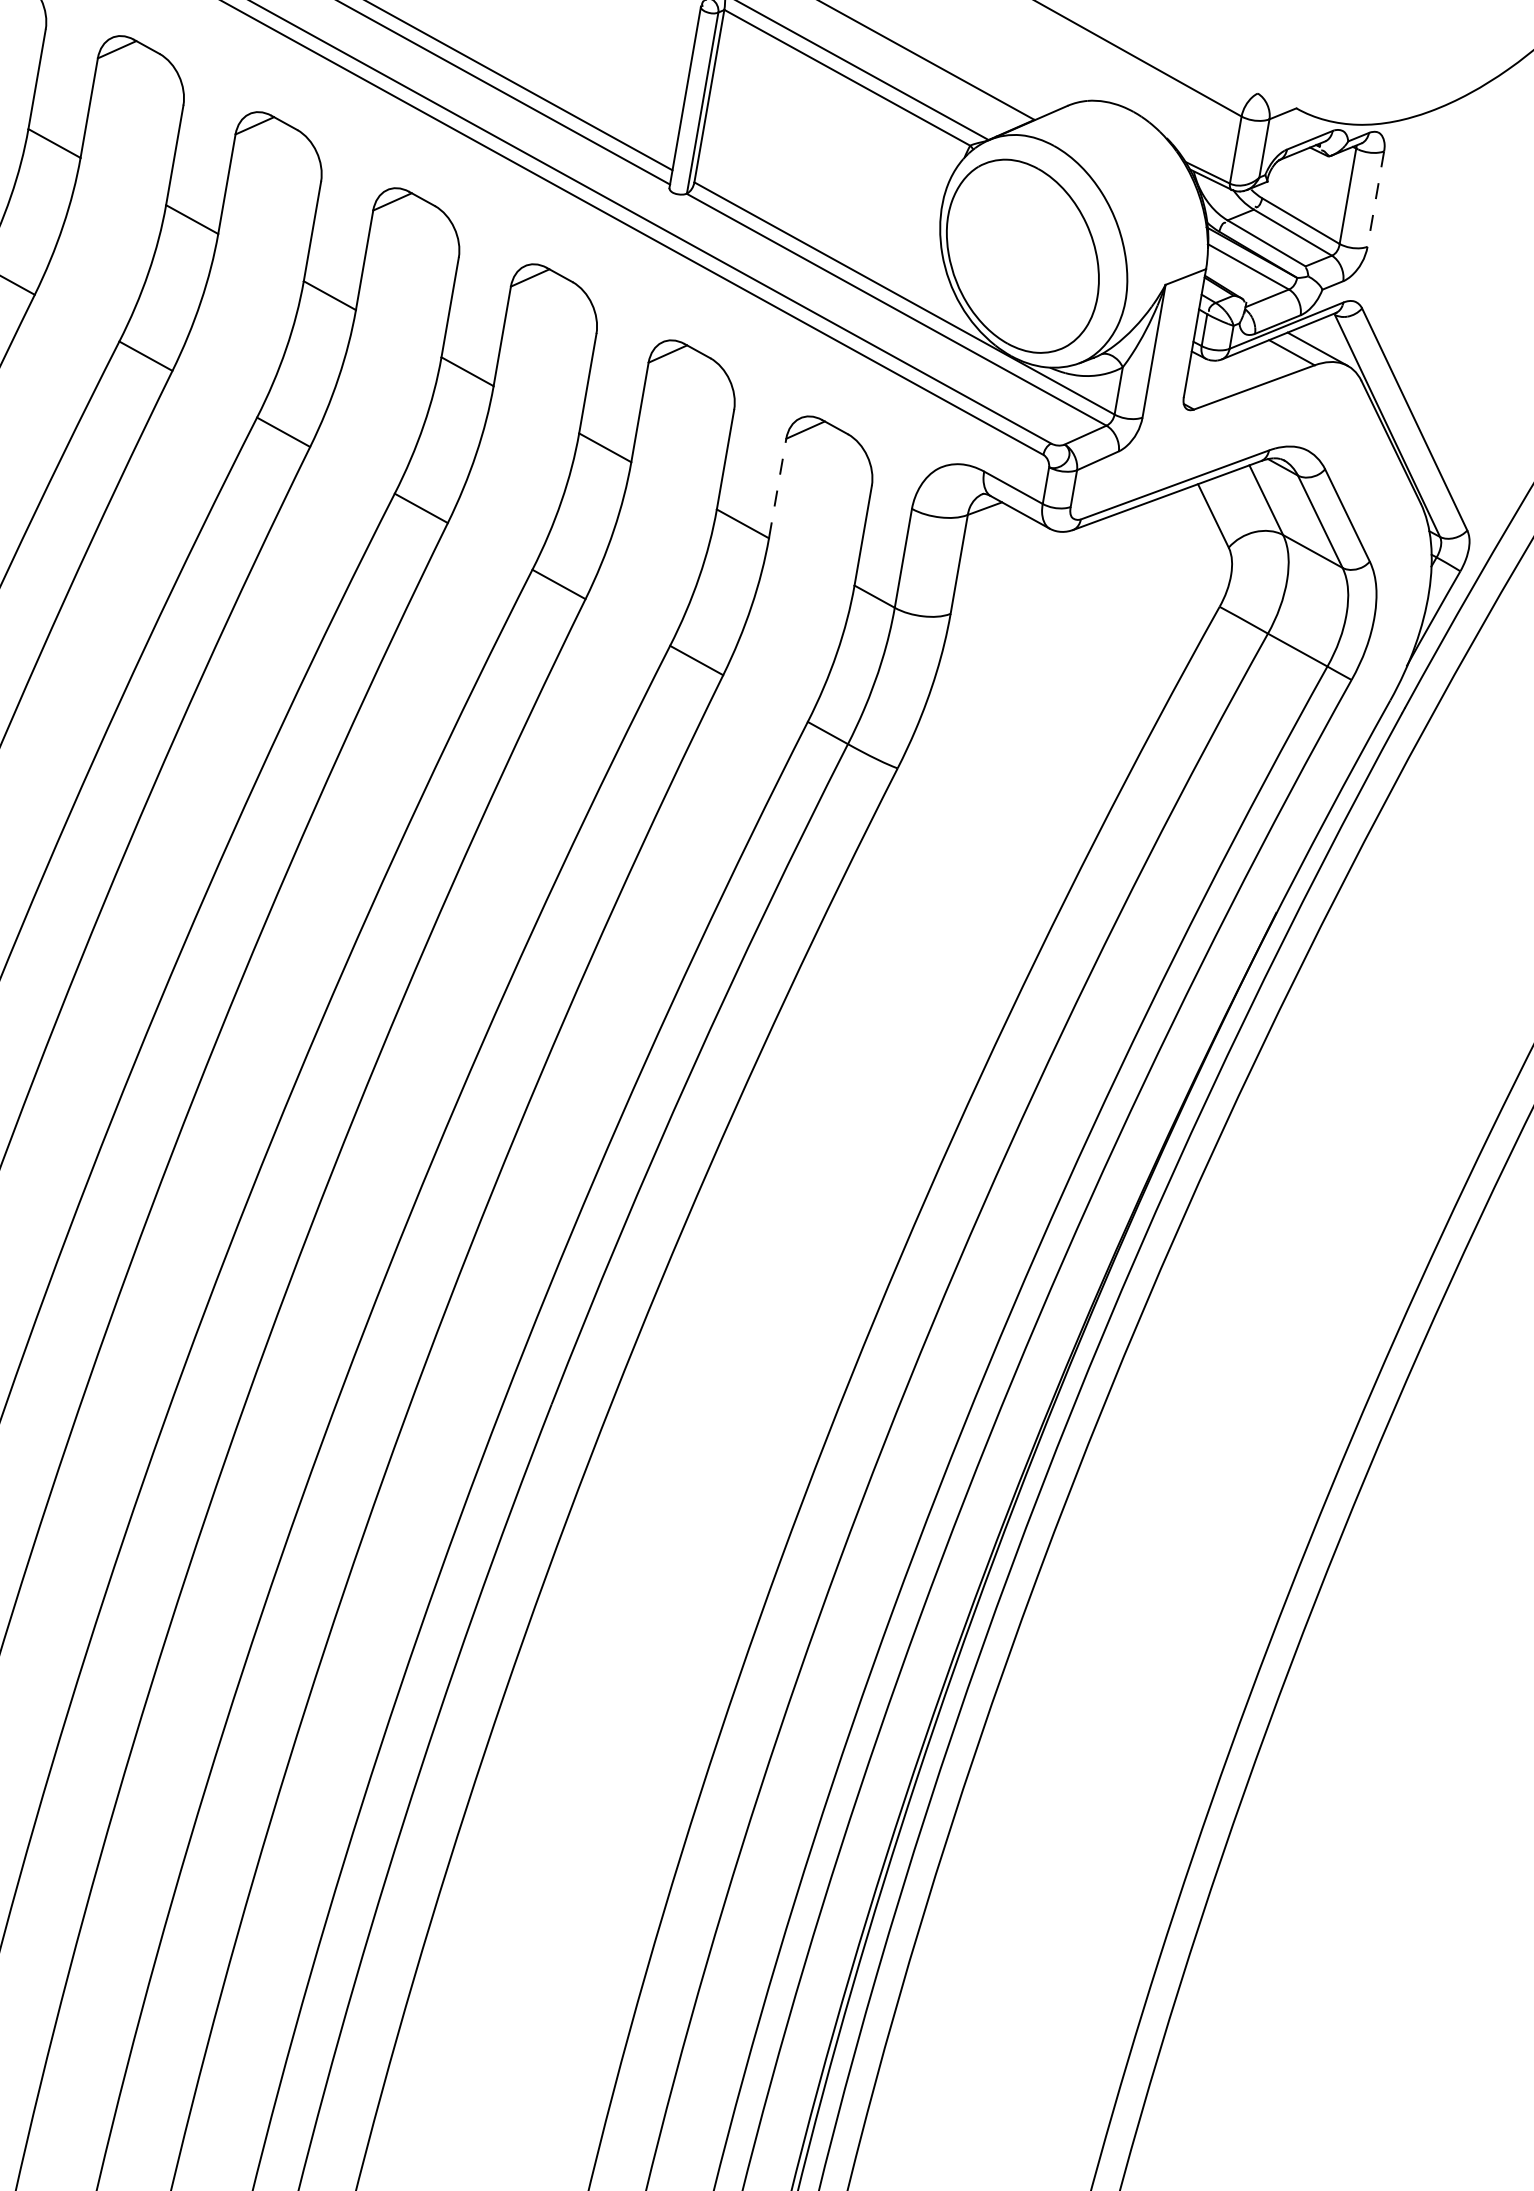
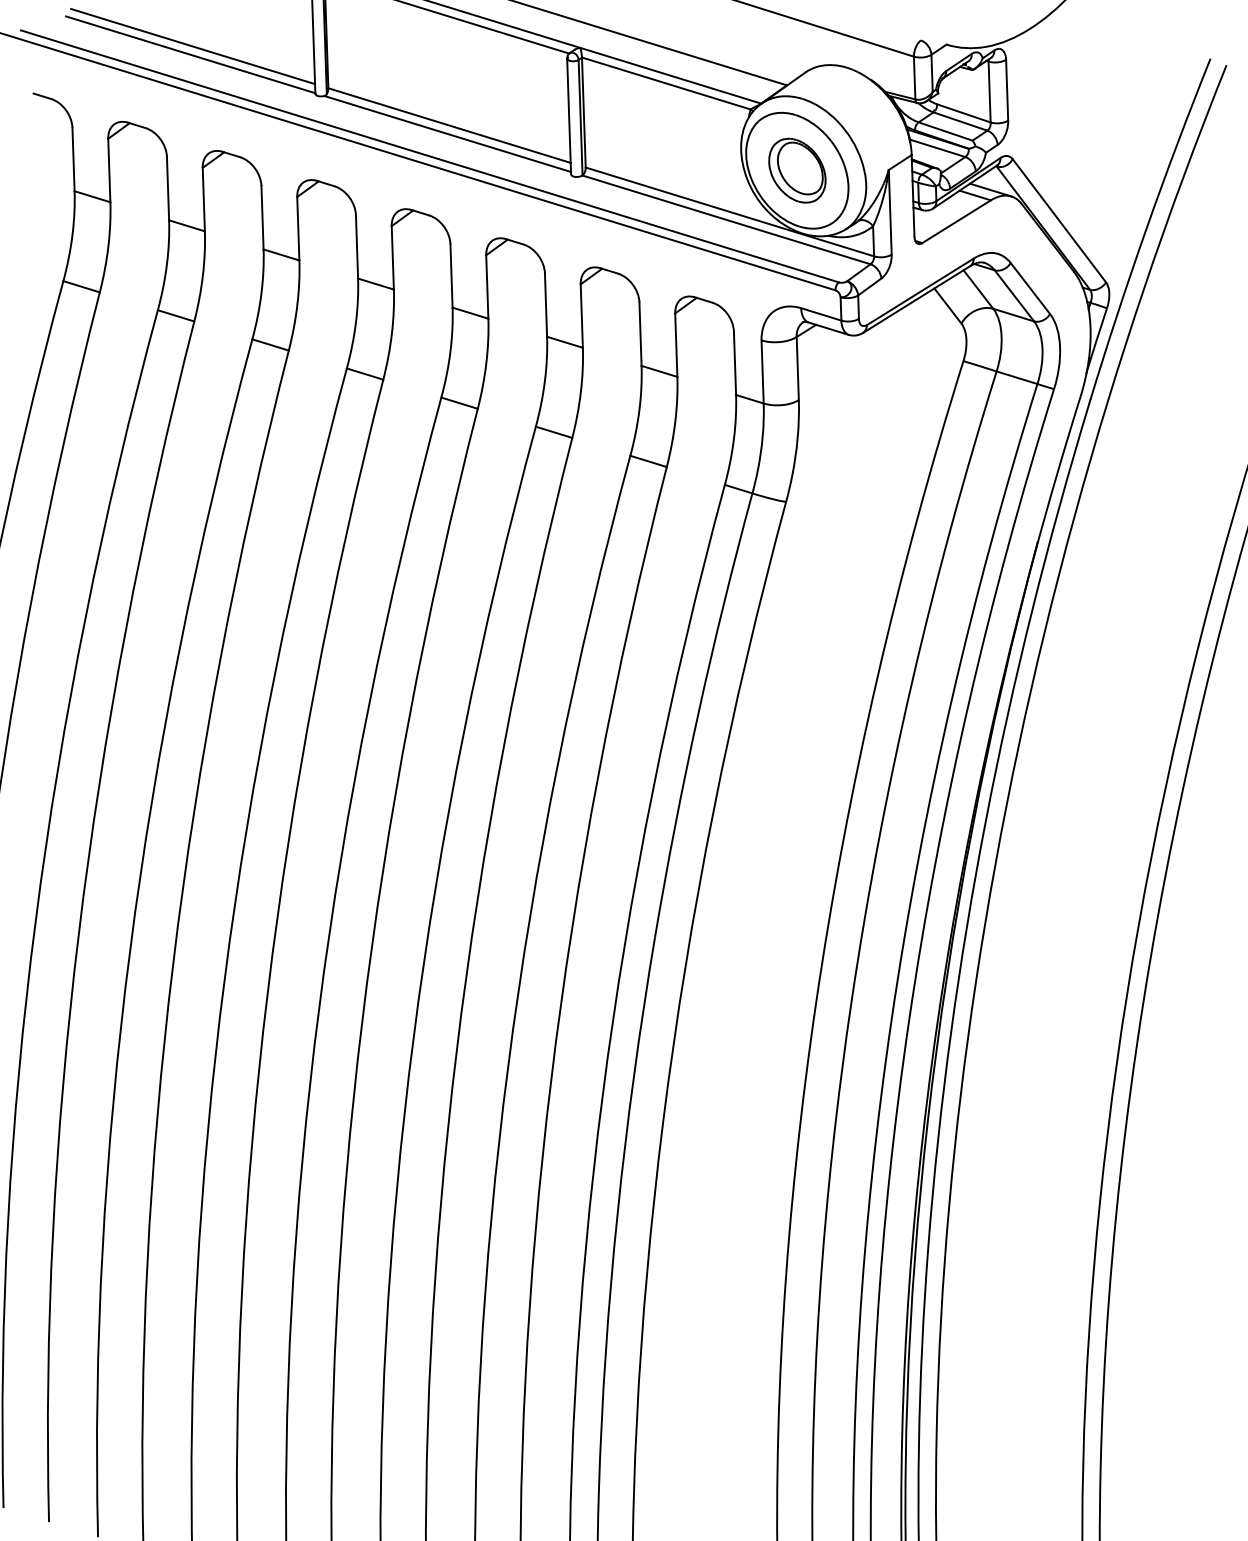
line: (1376, 199) -> (1007, 90), dashed -> solid
part: (1023, 255) -> (797, 170), added
line: (777, 489) -> (676, 345), dashed -> solid

